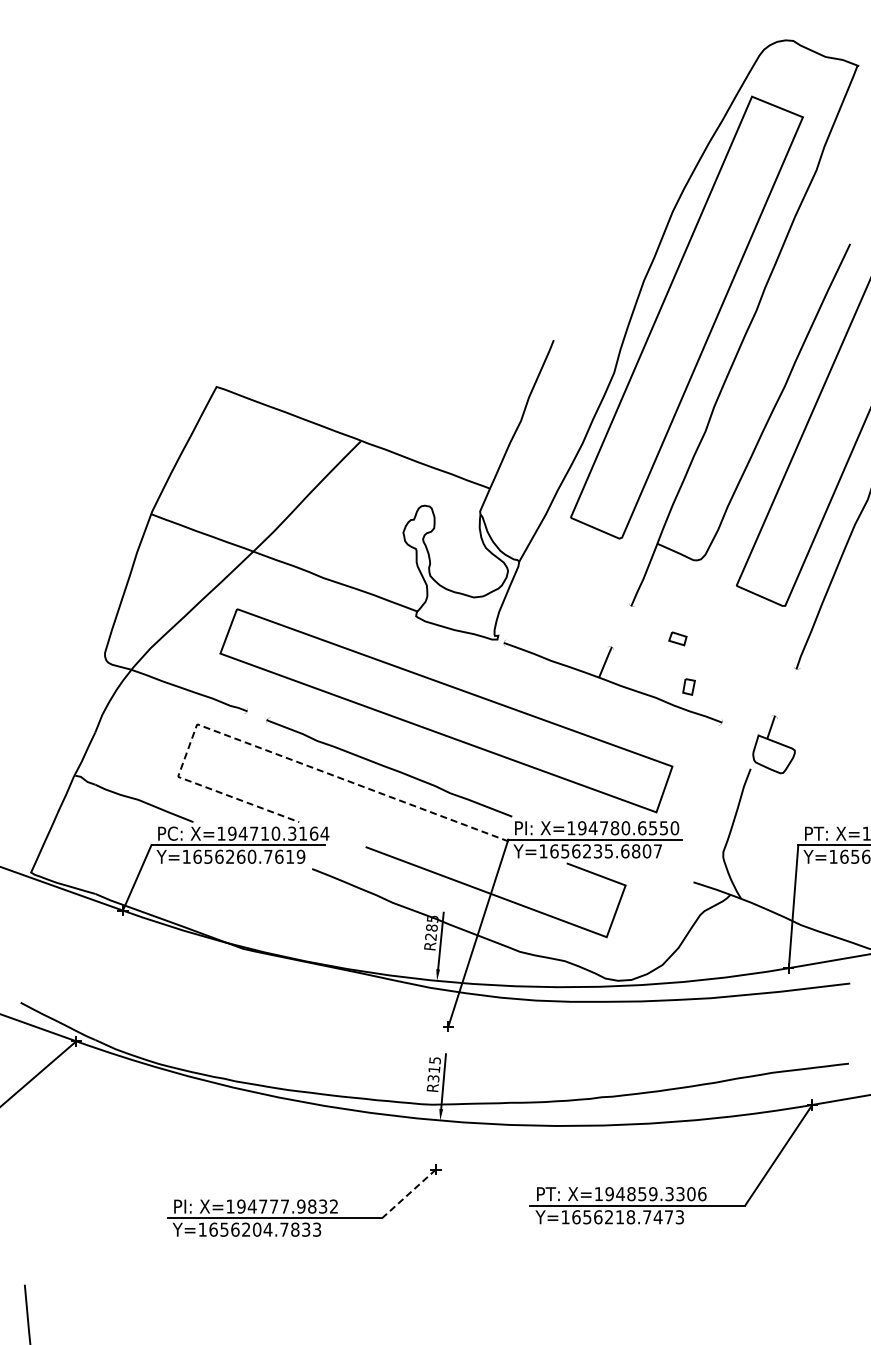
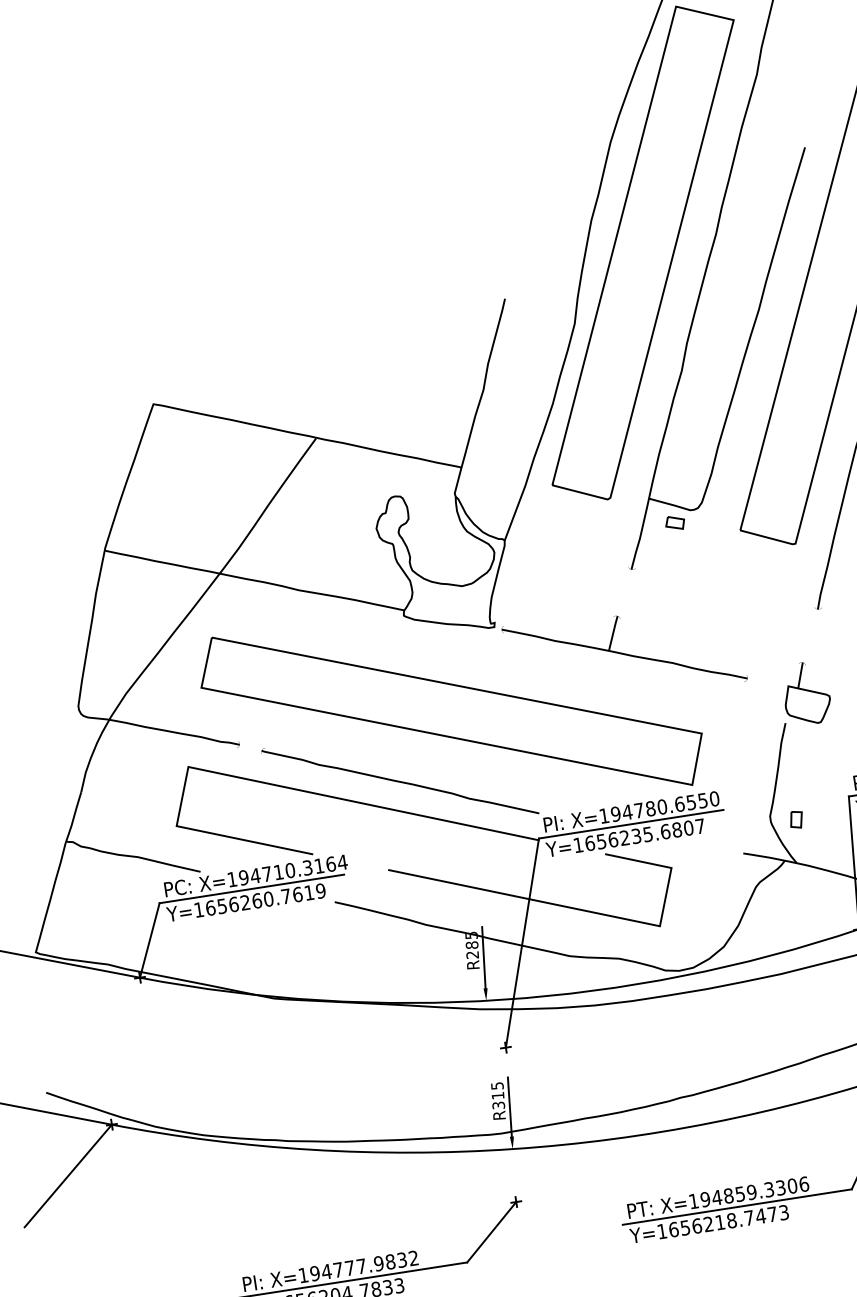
part: (677, 638) -> (674, 522), moved
part: (688, 686) -> (795, 819), moved
line: (264, 749) -> (264, 782), dashed -> solid
line: (408, 1194) -> (491, 1233), dashed -> solid

